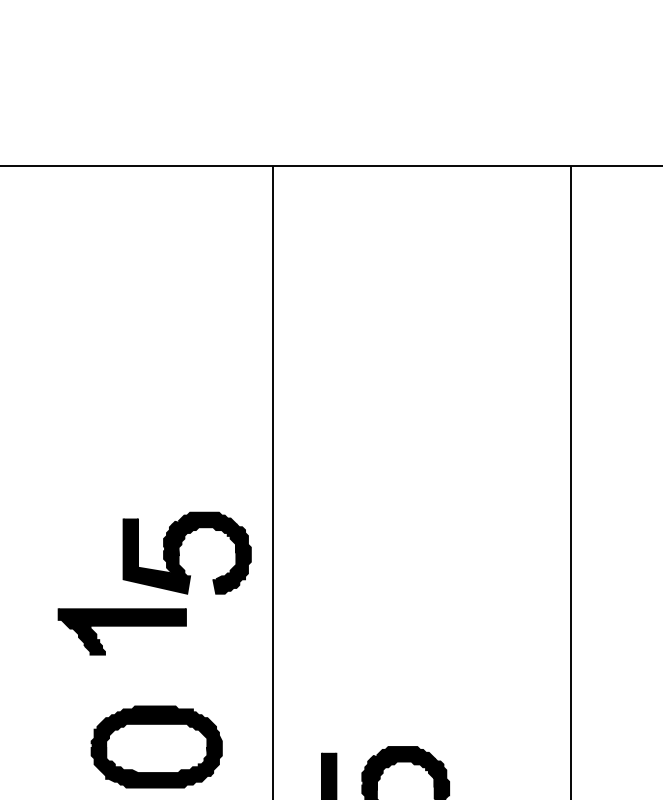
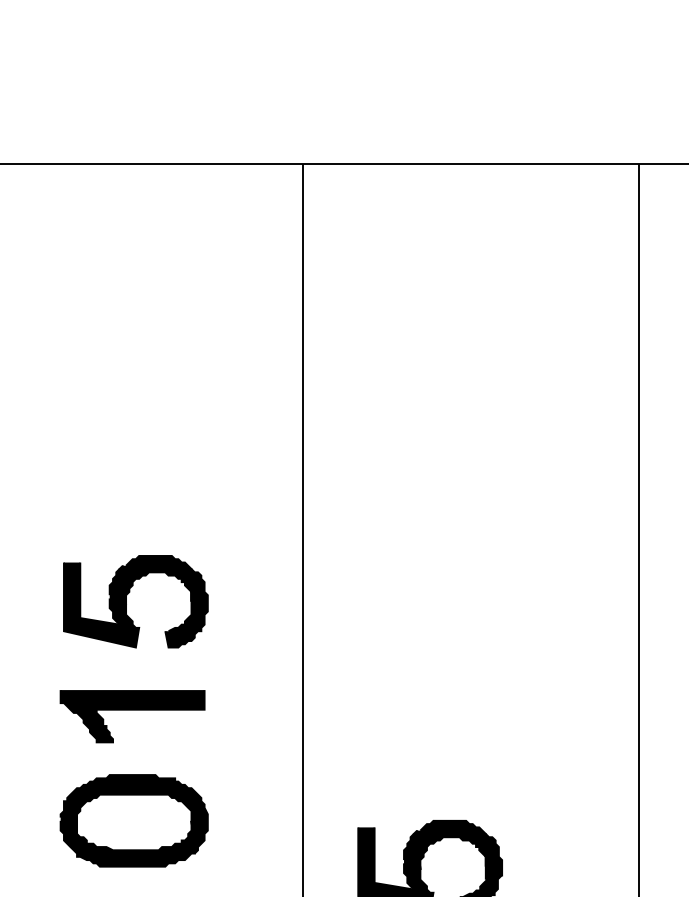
part: (179, 552) -> (127, 600), moved
part: (121, 631) -> (131, 716), moved
part: (156, 746) -> (133, 820), moved

